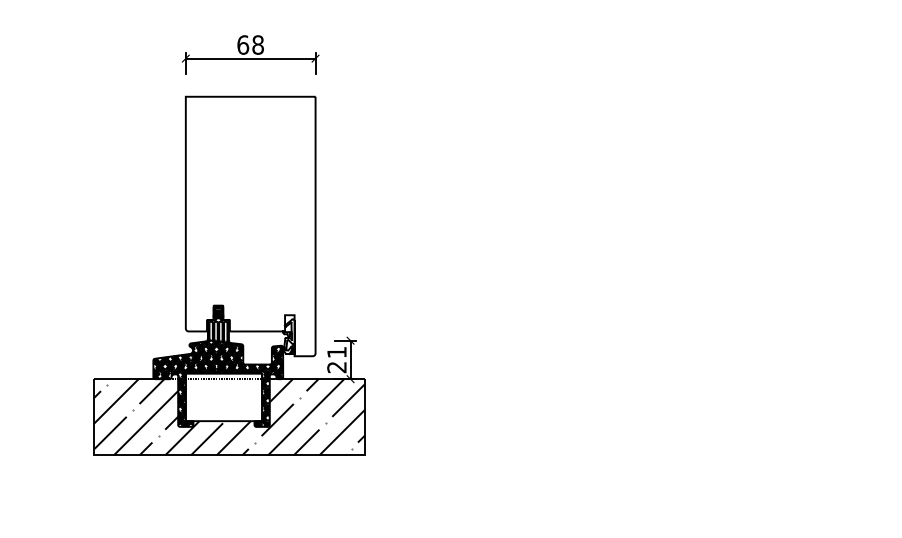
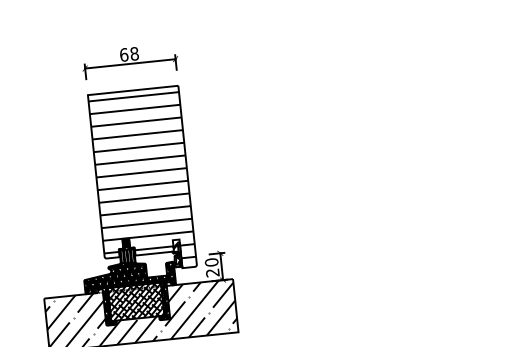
hatch: (250, 223) -> (142, 178), added
text: (336, 352) -> (211, 262), 21 -> 20
hatch: (223, 397) -> (135, 302), added

